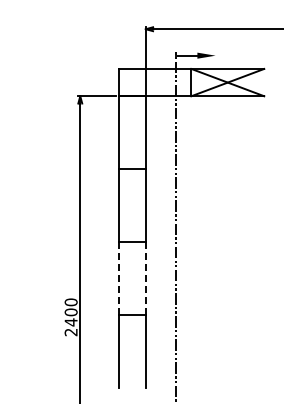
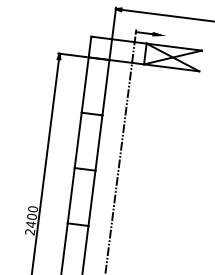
line: (118, 277) -> (71, 194), dashed -> solid
line: (145, 278) -> (91, 198), dashed -> solid

